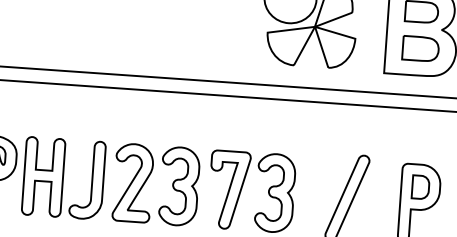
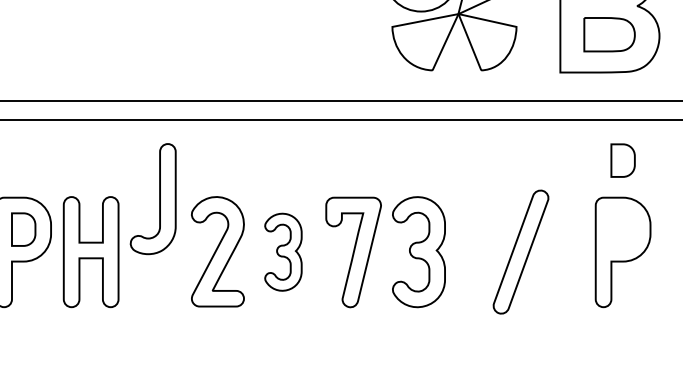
part: (91, 180) -> (159, 199), moved
part: (179, 186) -> (283, 252), size x0.7
part: (420, 187) -> (622, 160), moved

